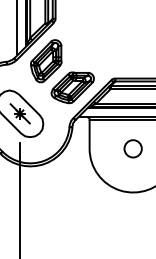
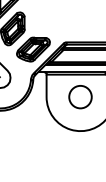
circle: (132, 148) -> (79, 96), size x1.67

